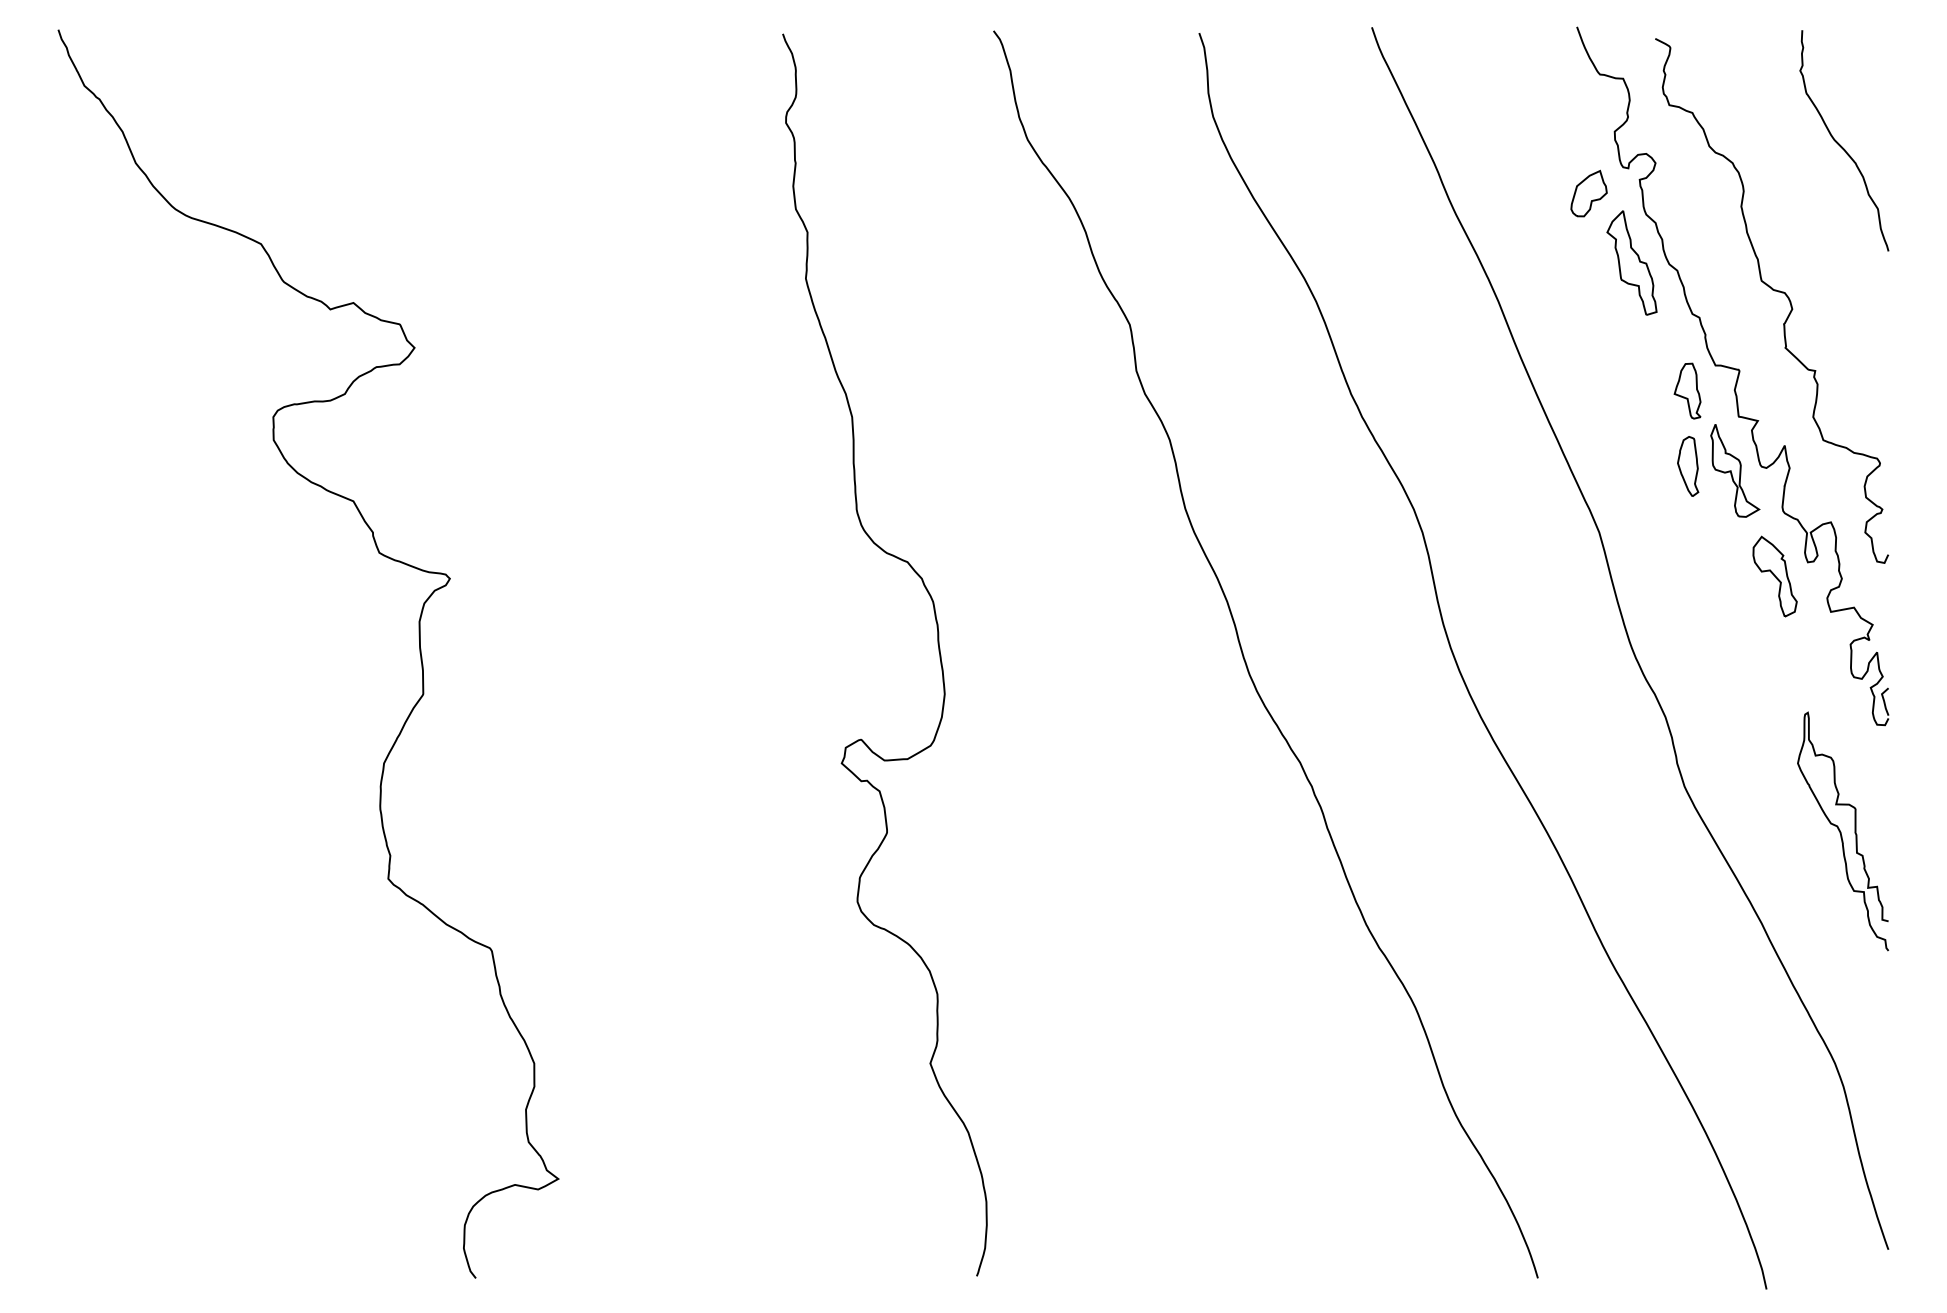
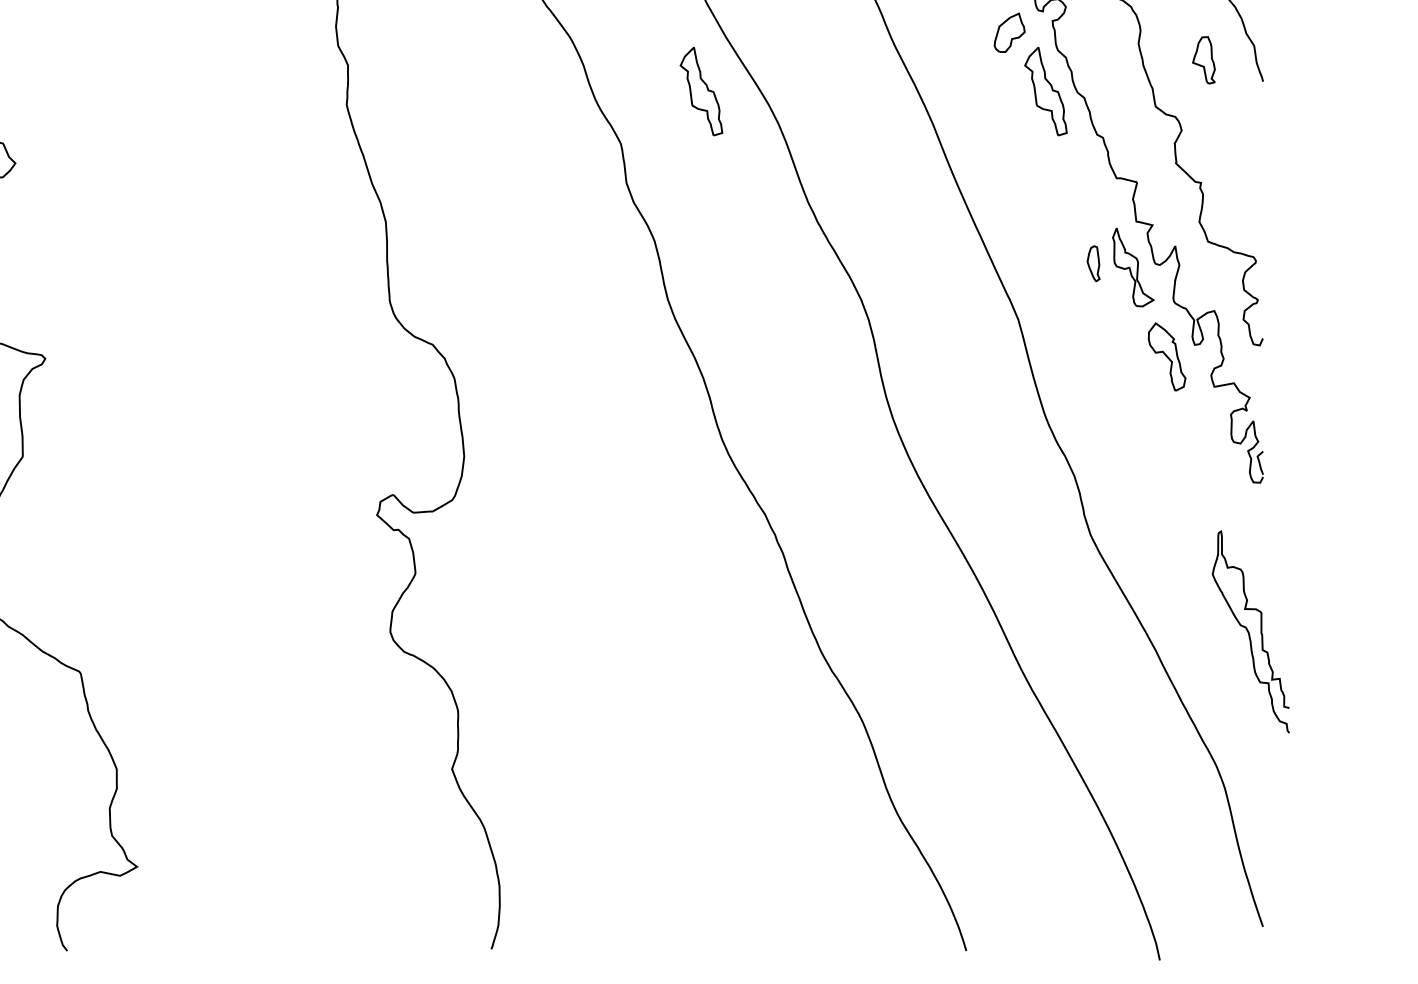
part: (1224, 262) -> (701, 91), added
part: (1687, 390) -> (1203, 59), moved
part: (1688, 466) -> (1093, 263), size x0.7
curve: (1841, 832) -> (1249, 632), moved

